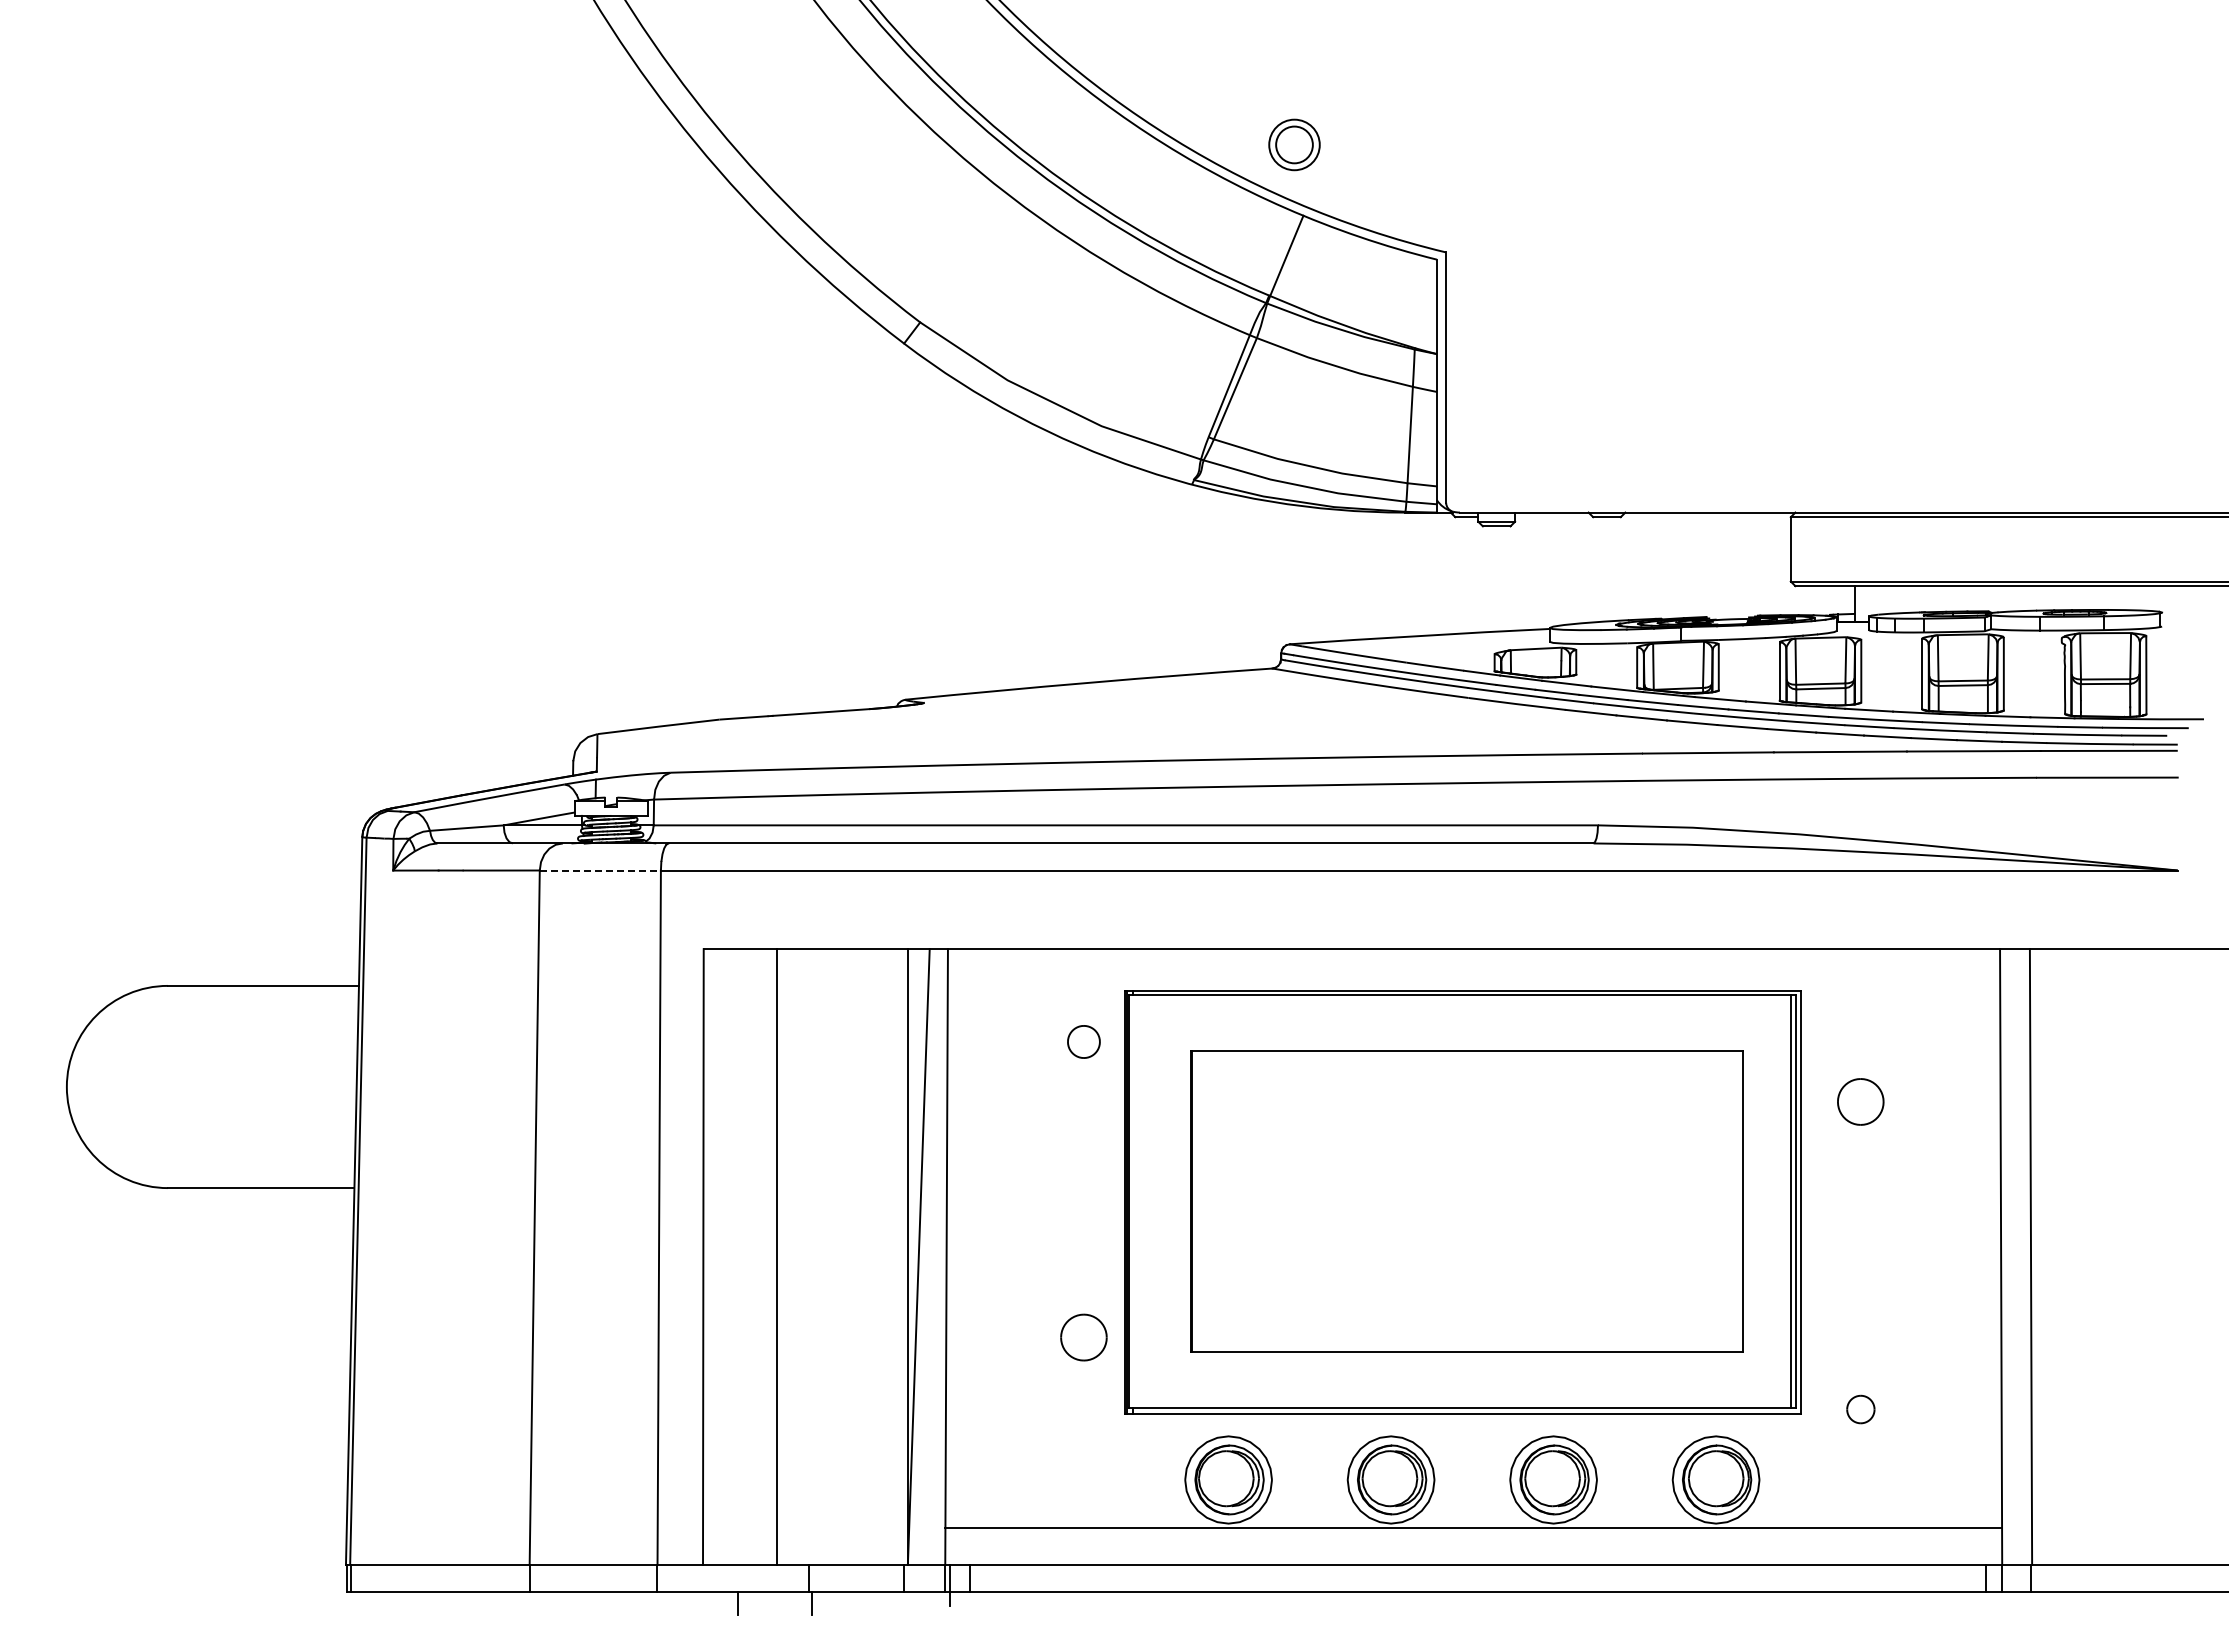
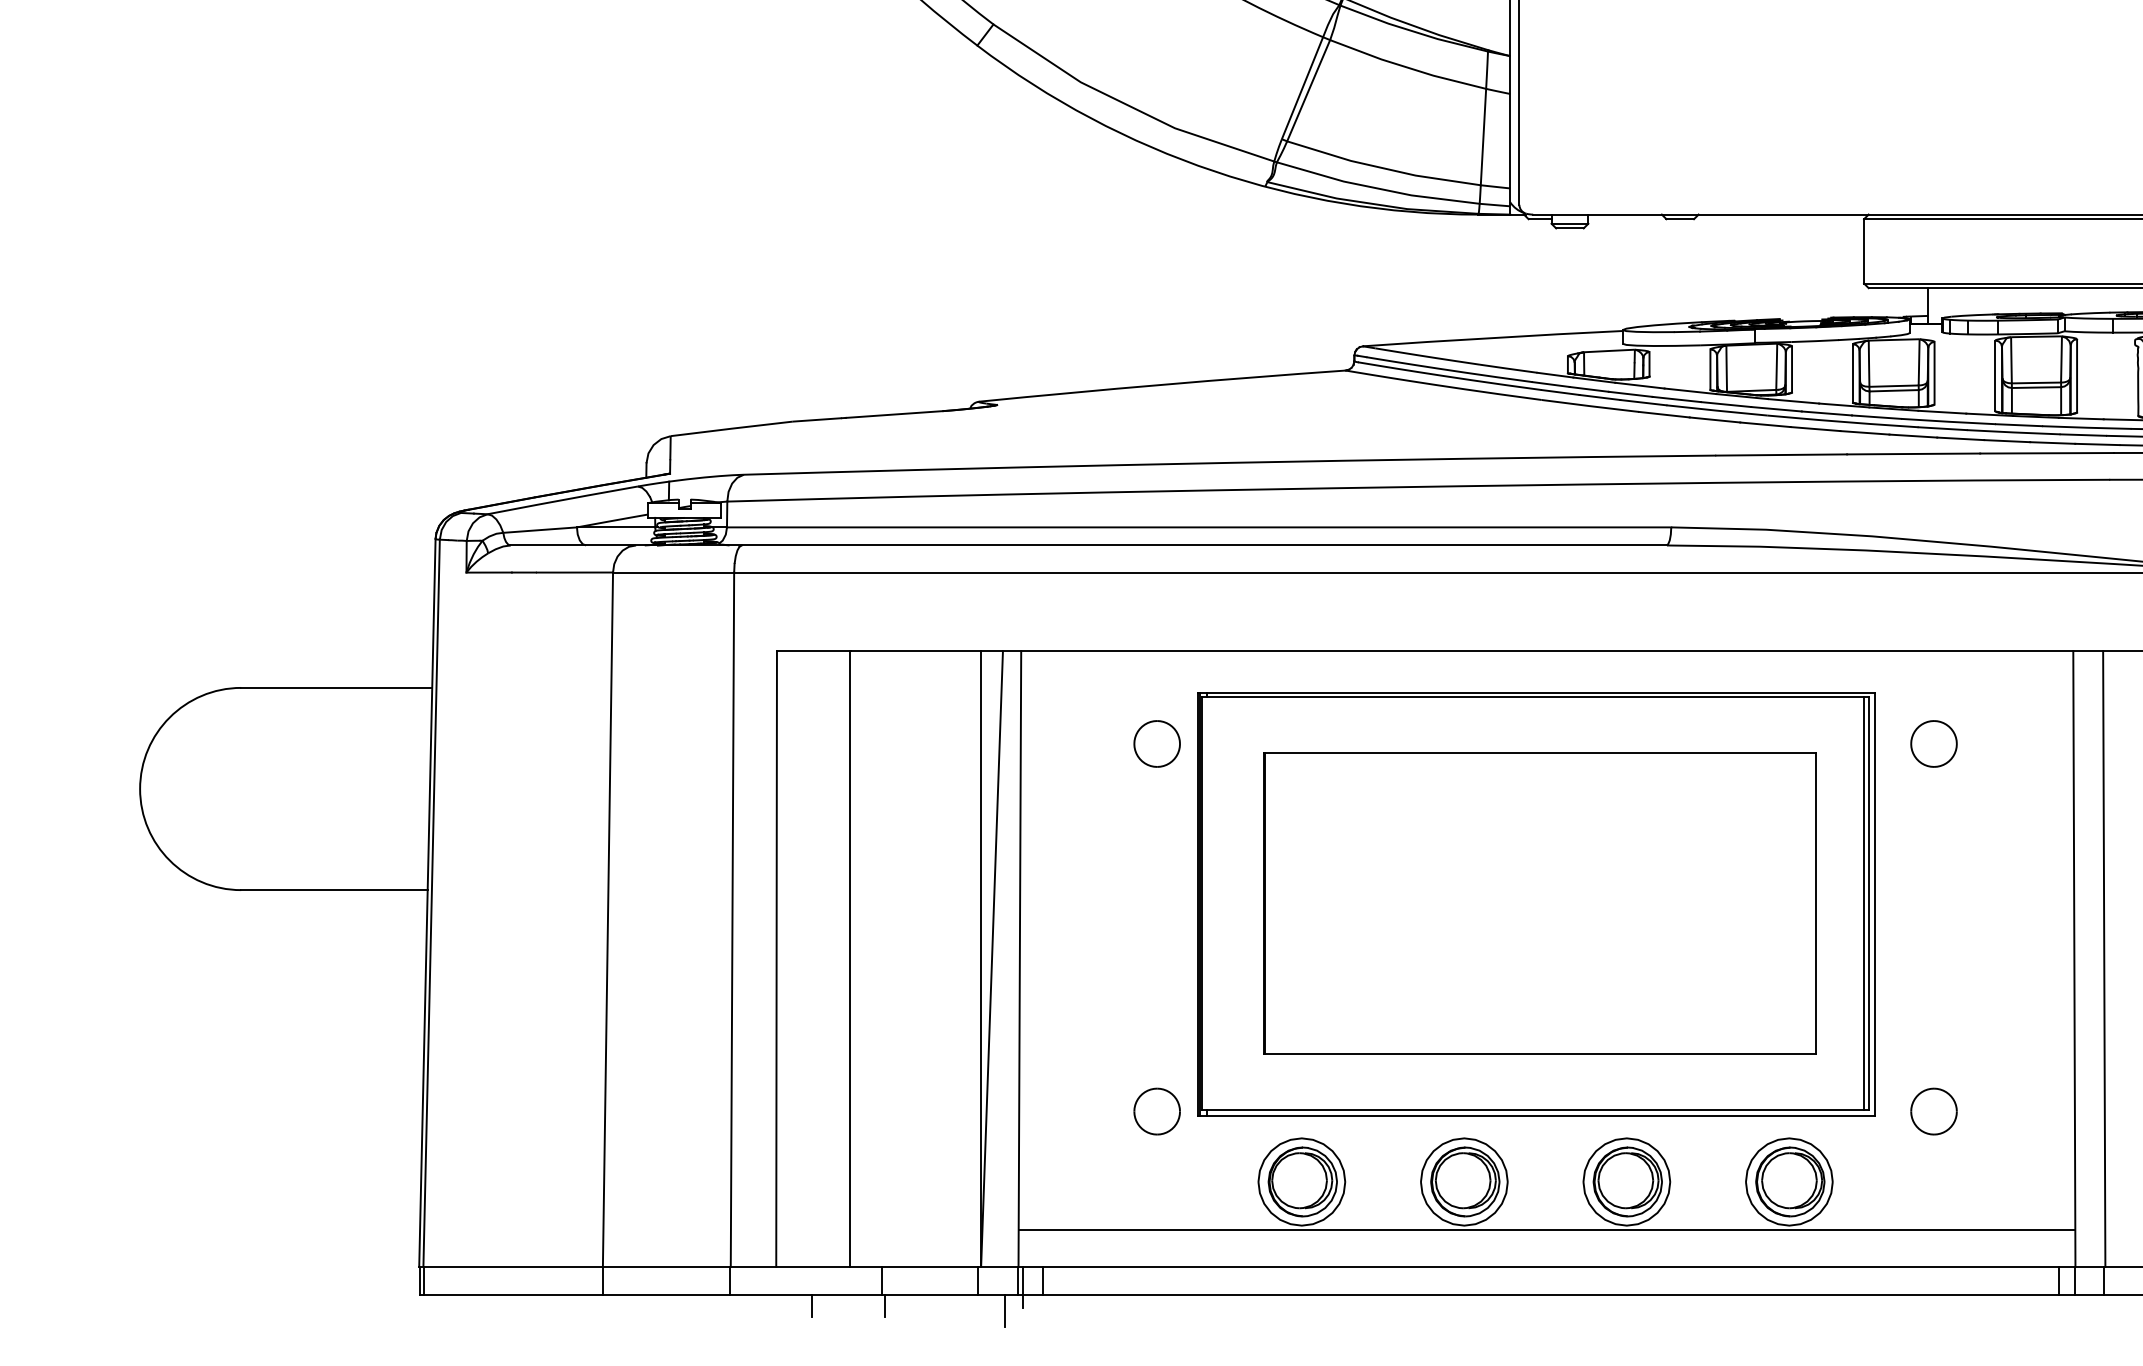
line: (600, 870) -> (673, 572), dashed -> solid
part: (1083, 1041) -> (1156, 743), size x1.43
part: (1860, 1101) -> (1933, 743), moved
part: (1083, 1337) -> (1156, 1111), moved
part: (1860, 1409) -> (1933, 1111), size x1.67
line: (931, 1608) -> (1004, 1310), added

